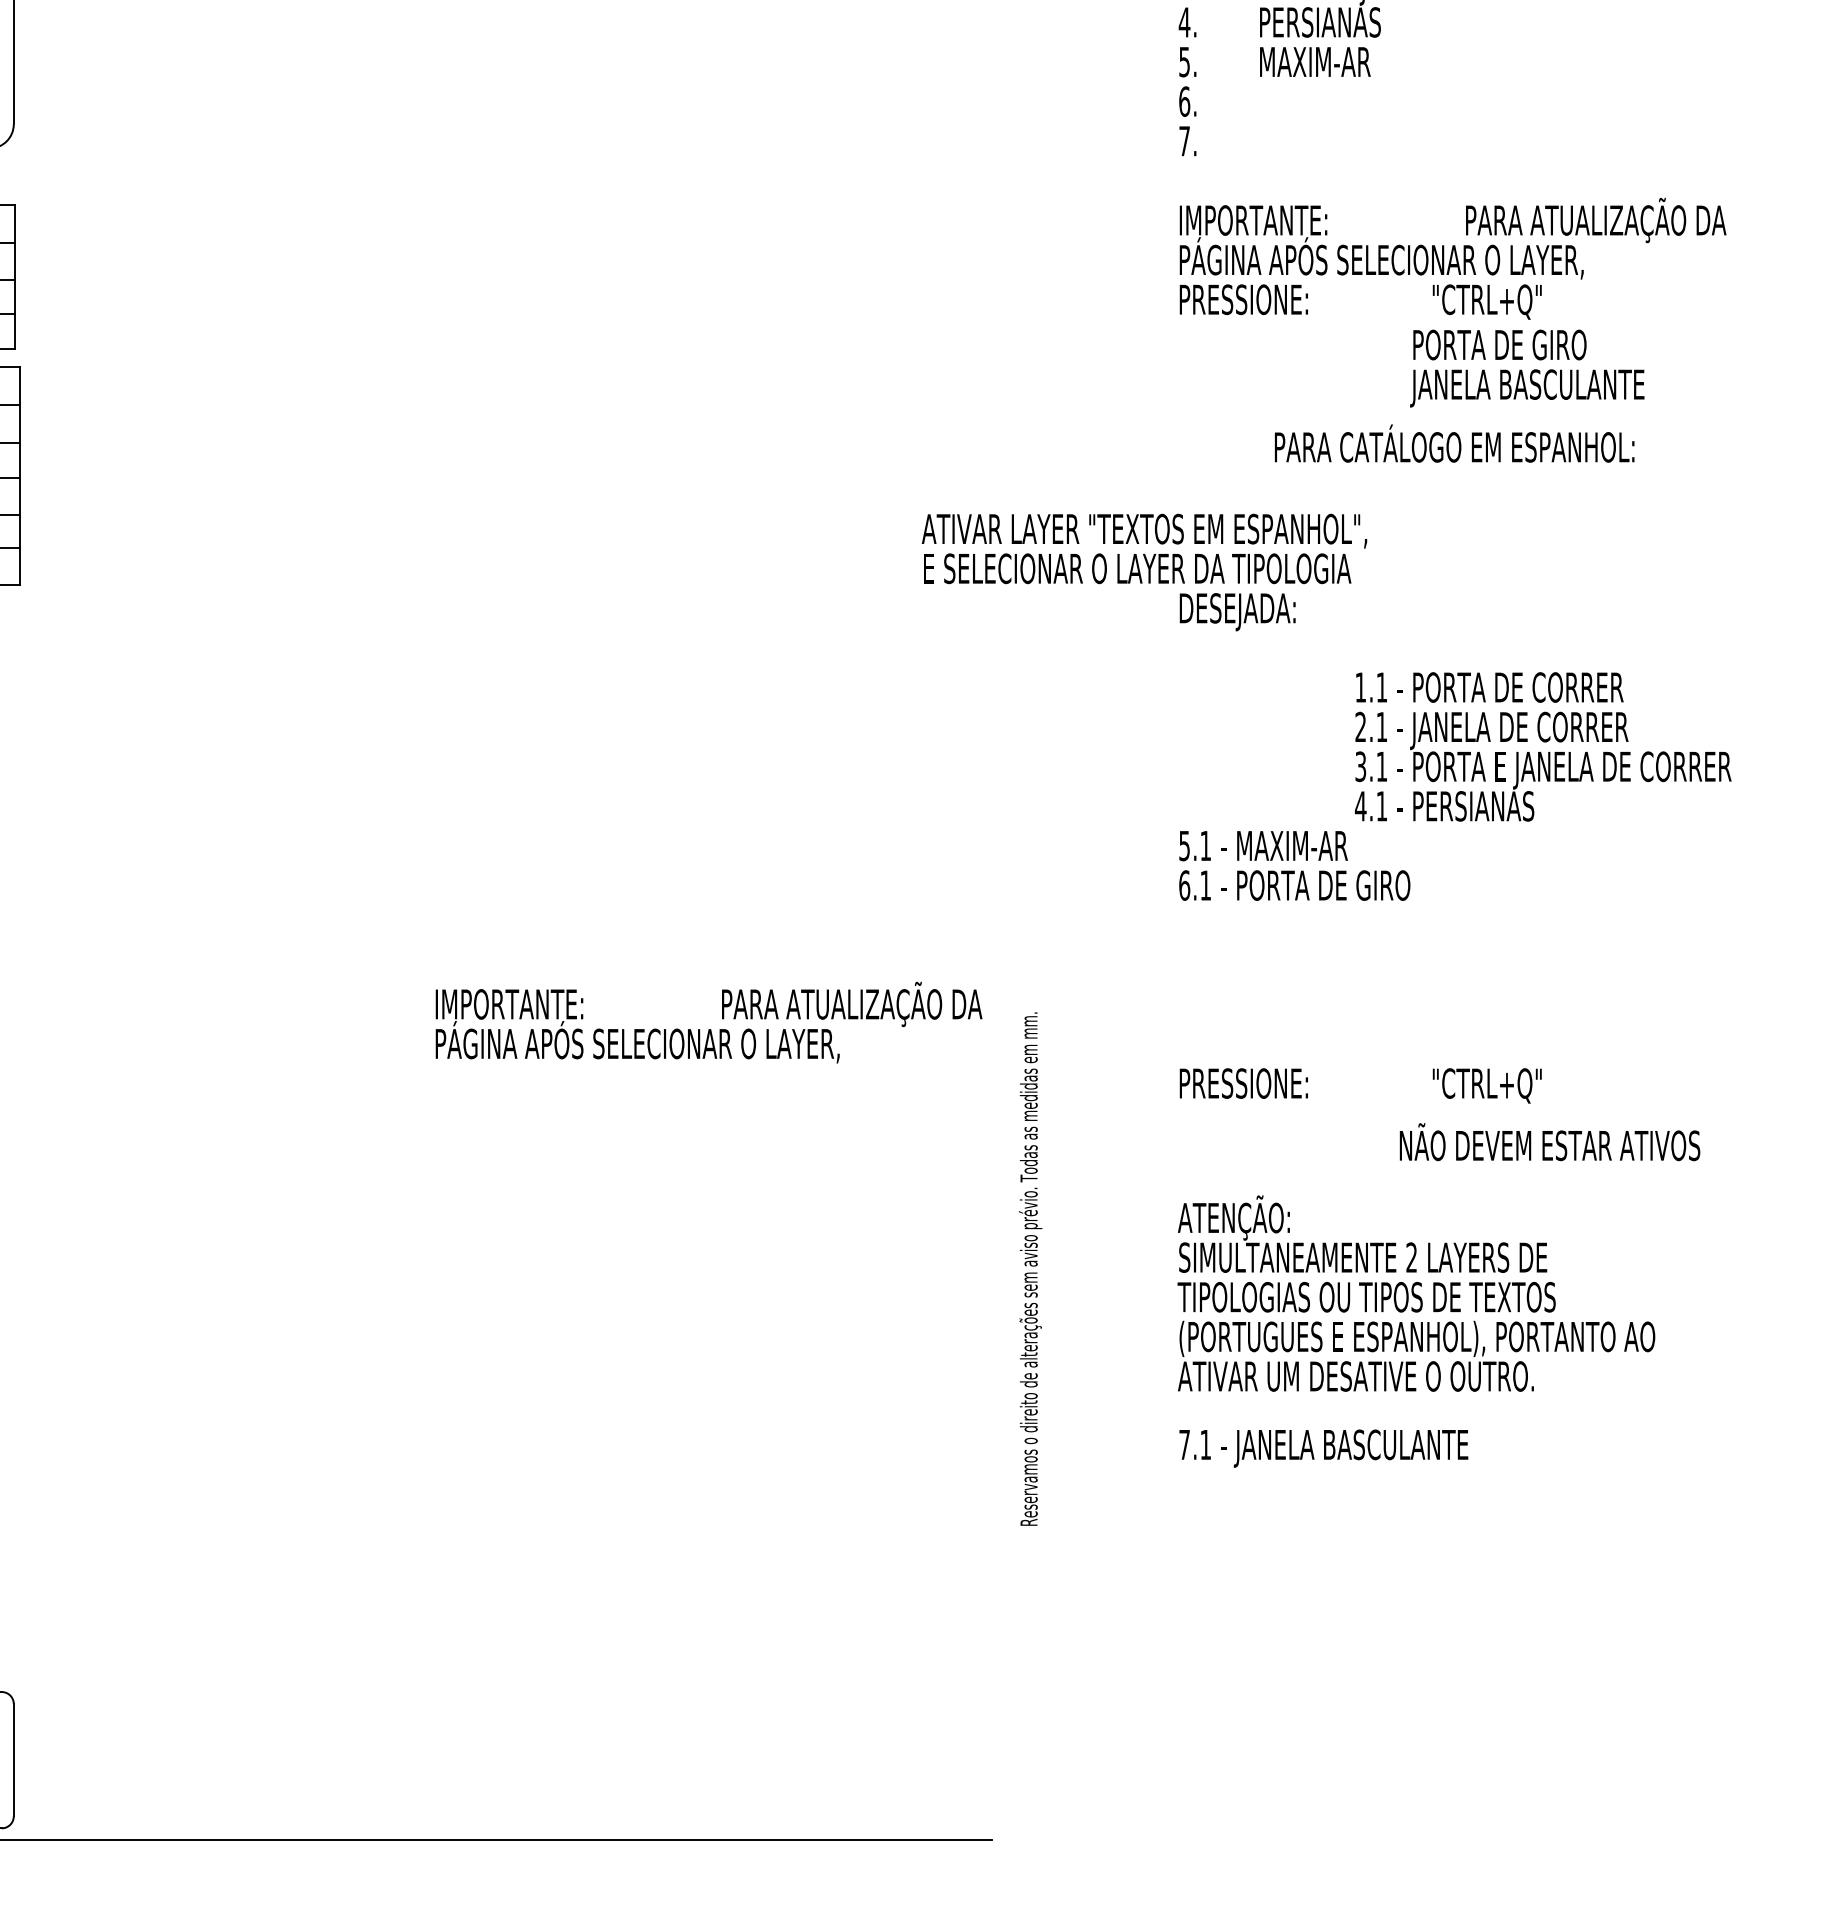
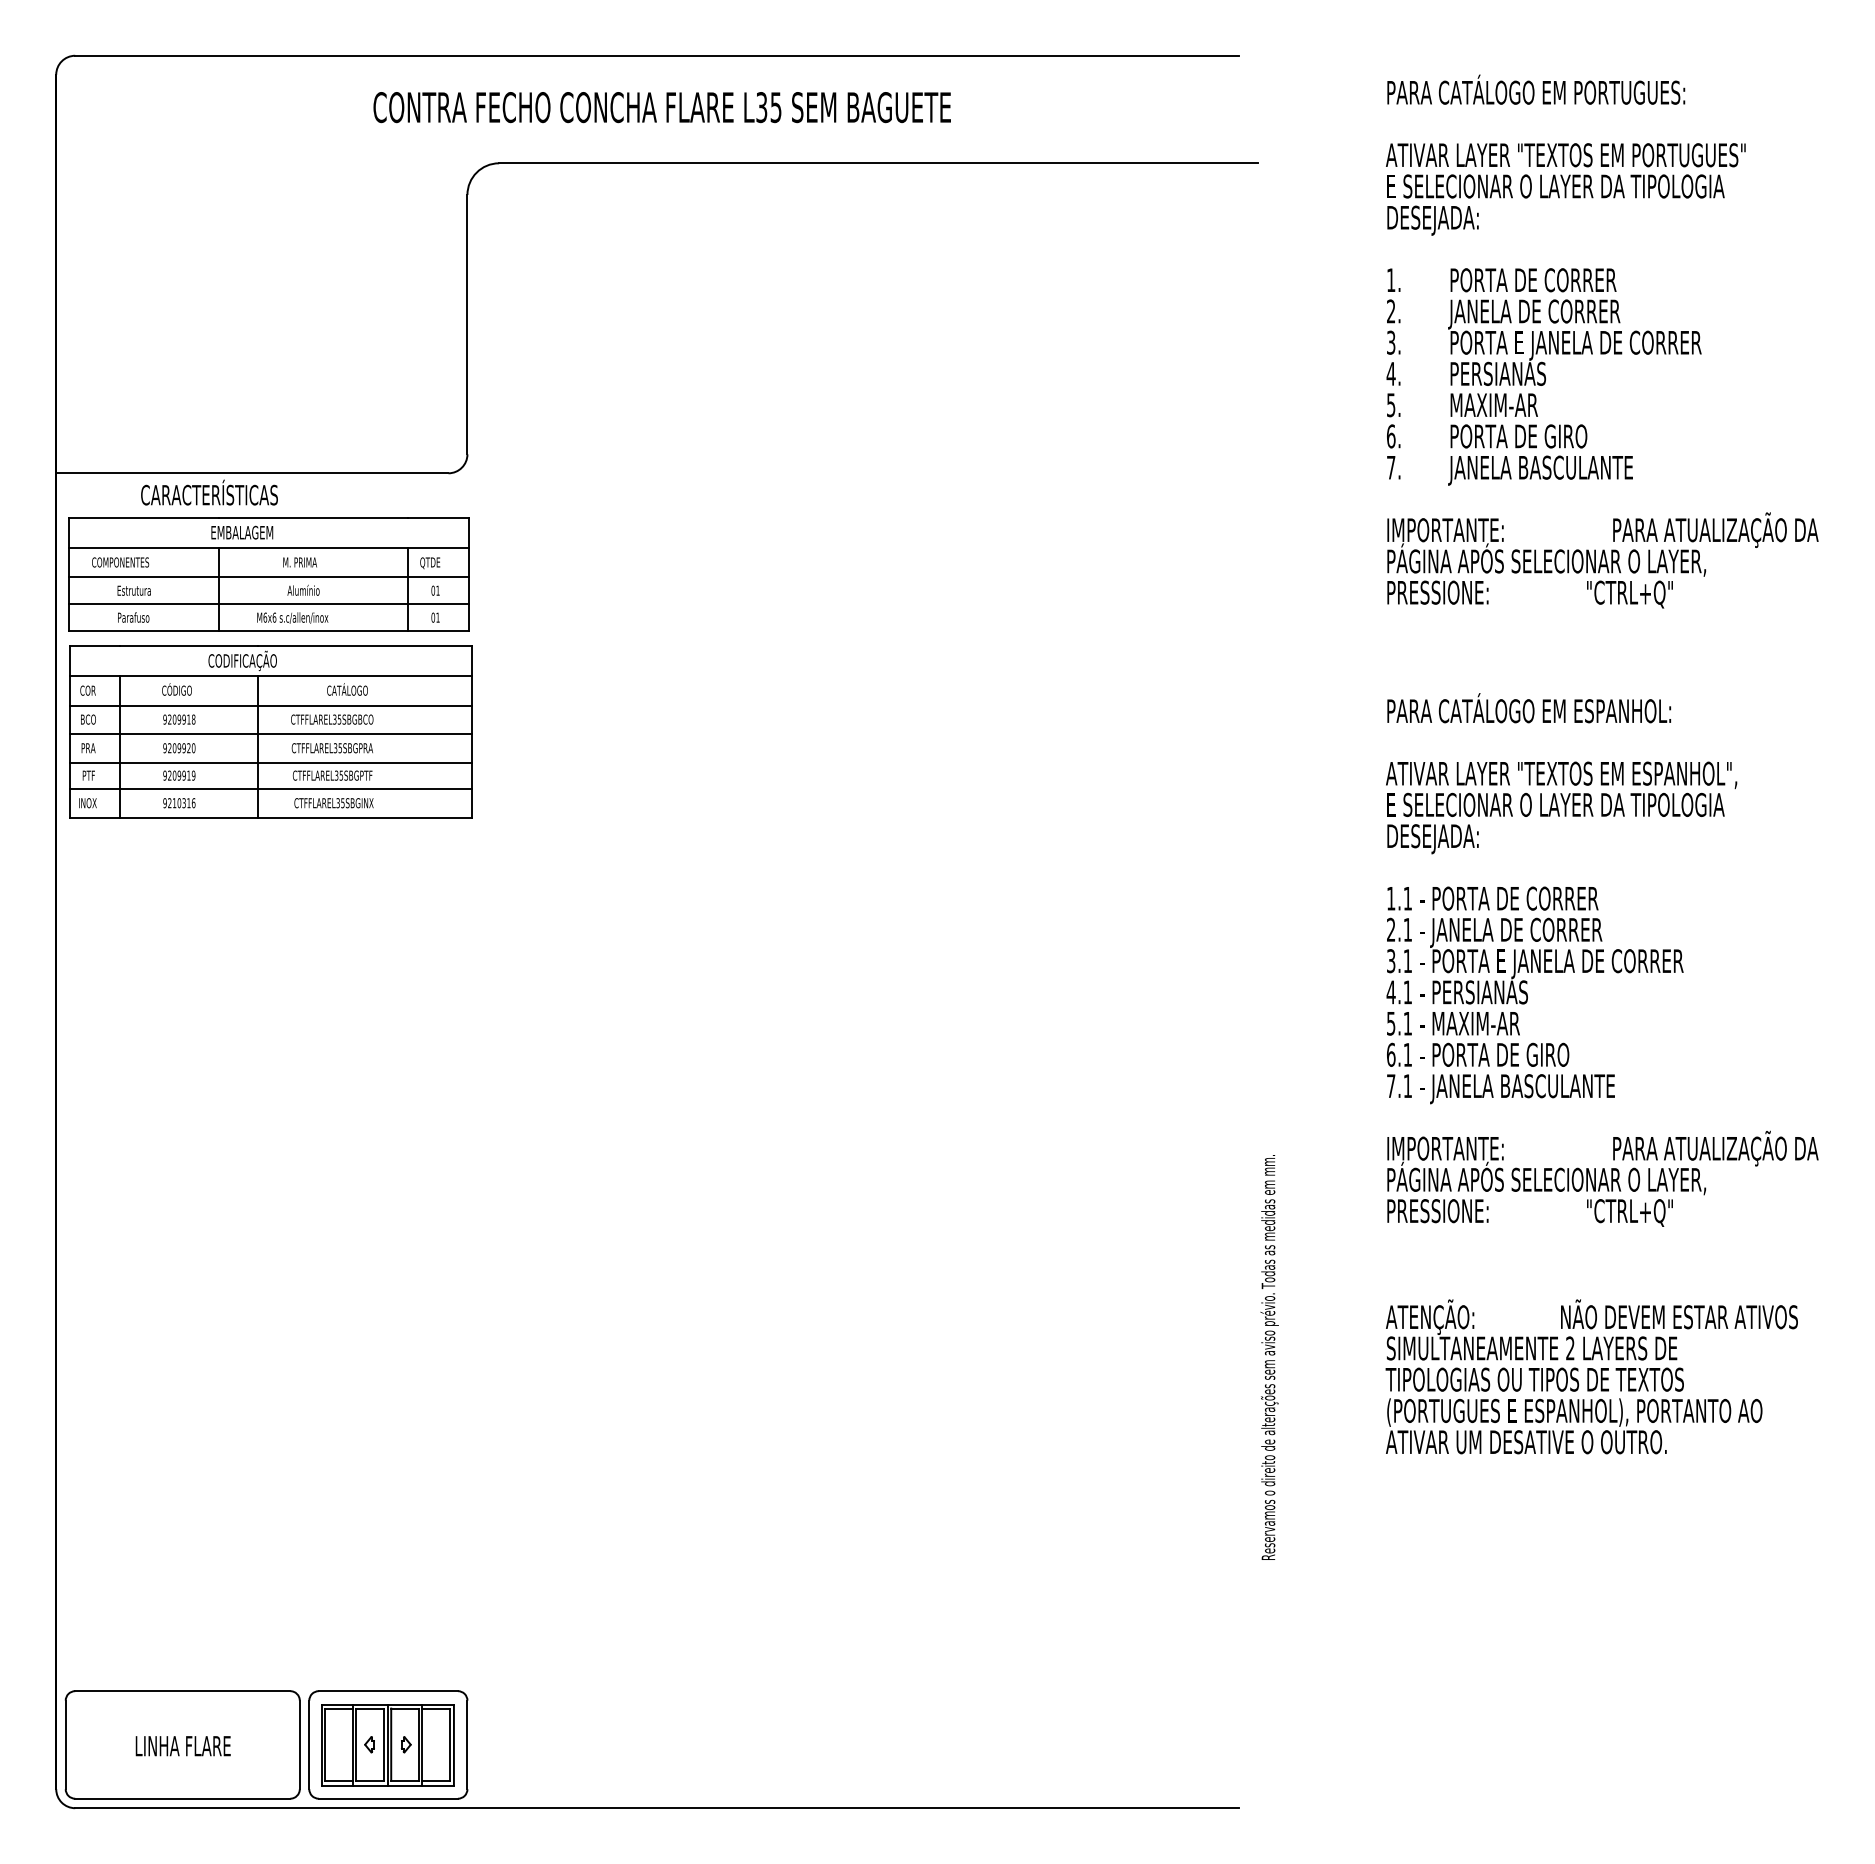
text: (1527, 367) -> (1540, 454), moved
text: (1453, 443) -> (1528, 708), moved
text: (1144, 547) -> (1561, 788), moved
text: (1542, 746) -> (1534, 945), moved
text: (708, 1021) -> (1602, 1162), moved
text: (1550, 1142) -> (1679, 1314), moved
text: (1323, 1449) -> (1500, 1089), moved

